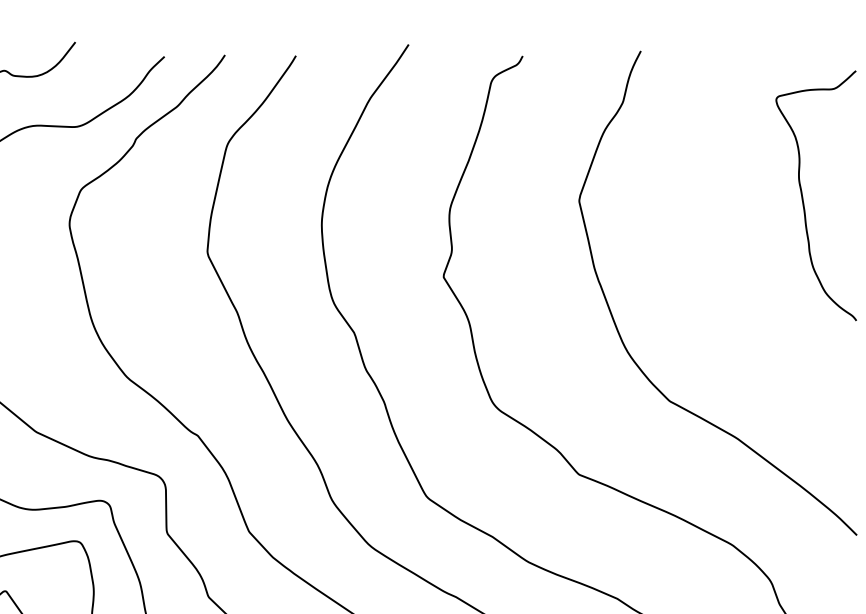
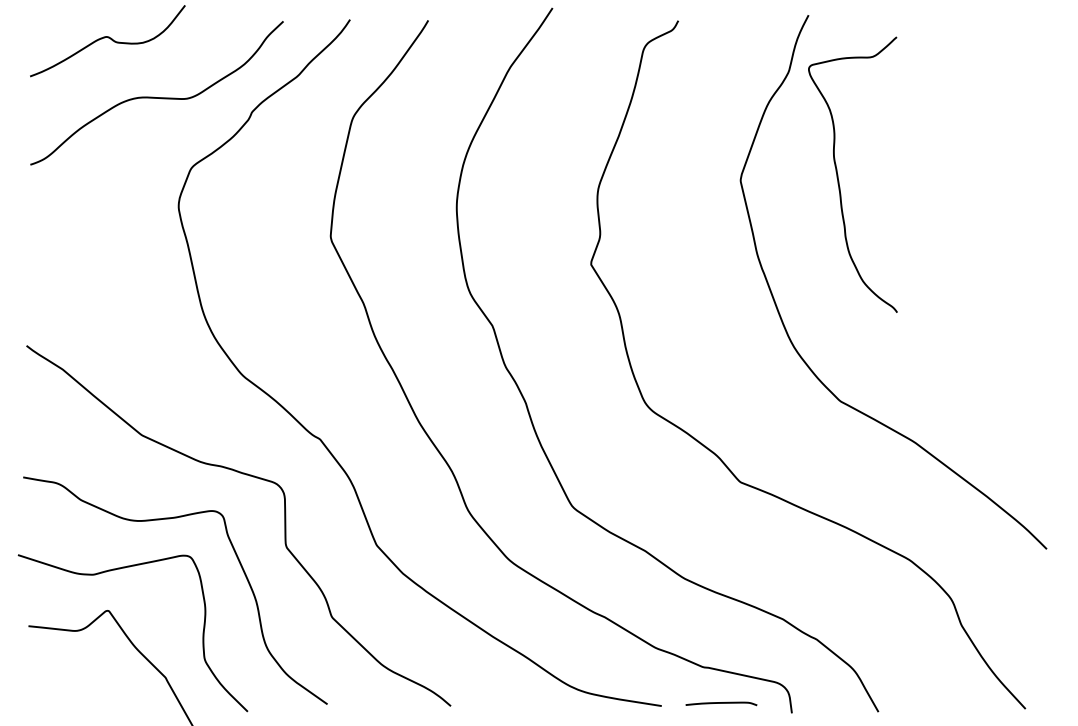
curve: (803, 195) -> (838, 174), moved

